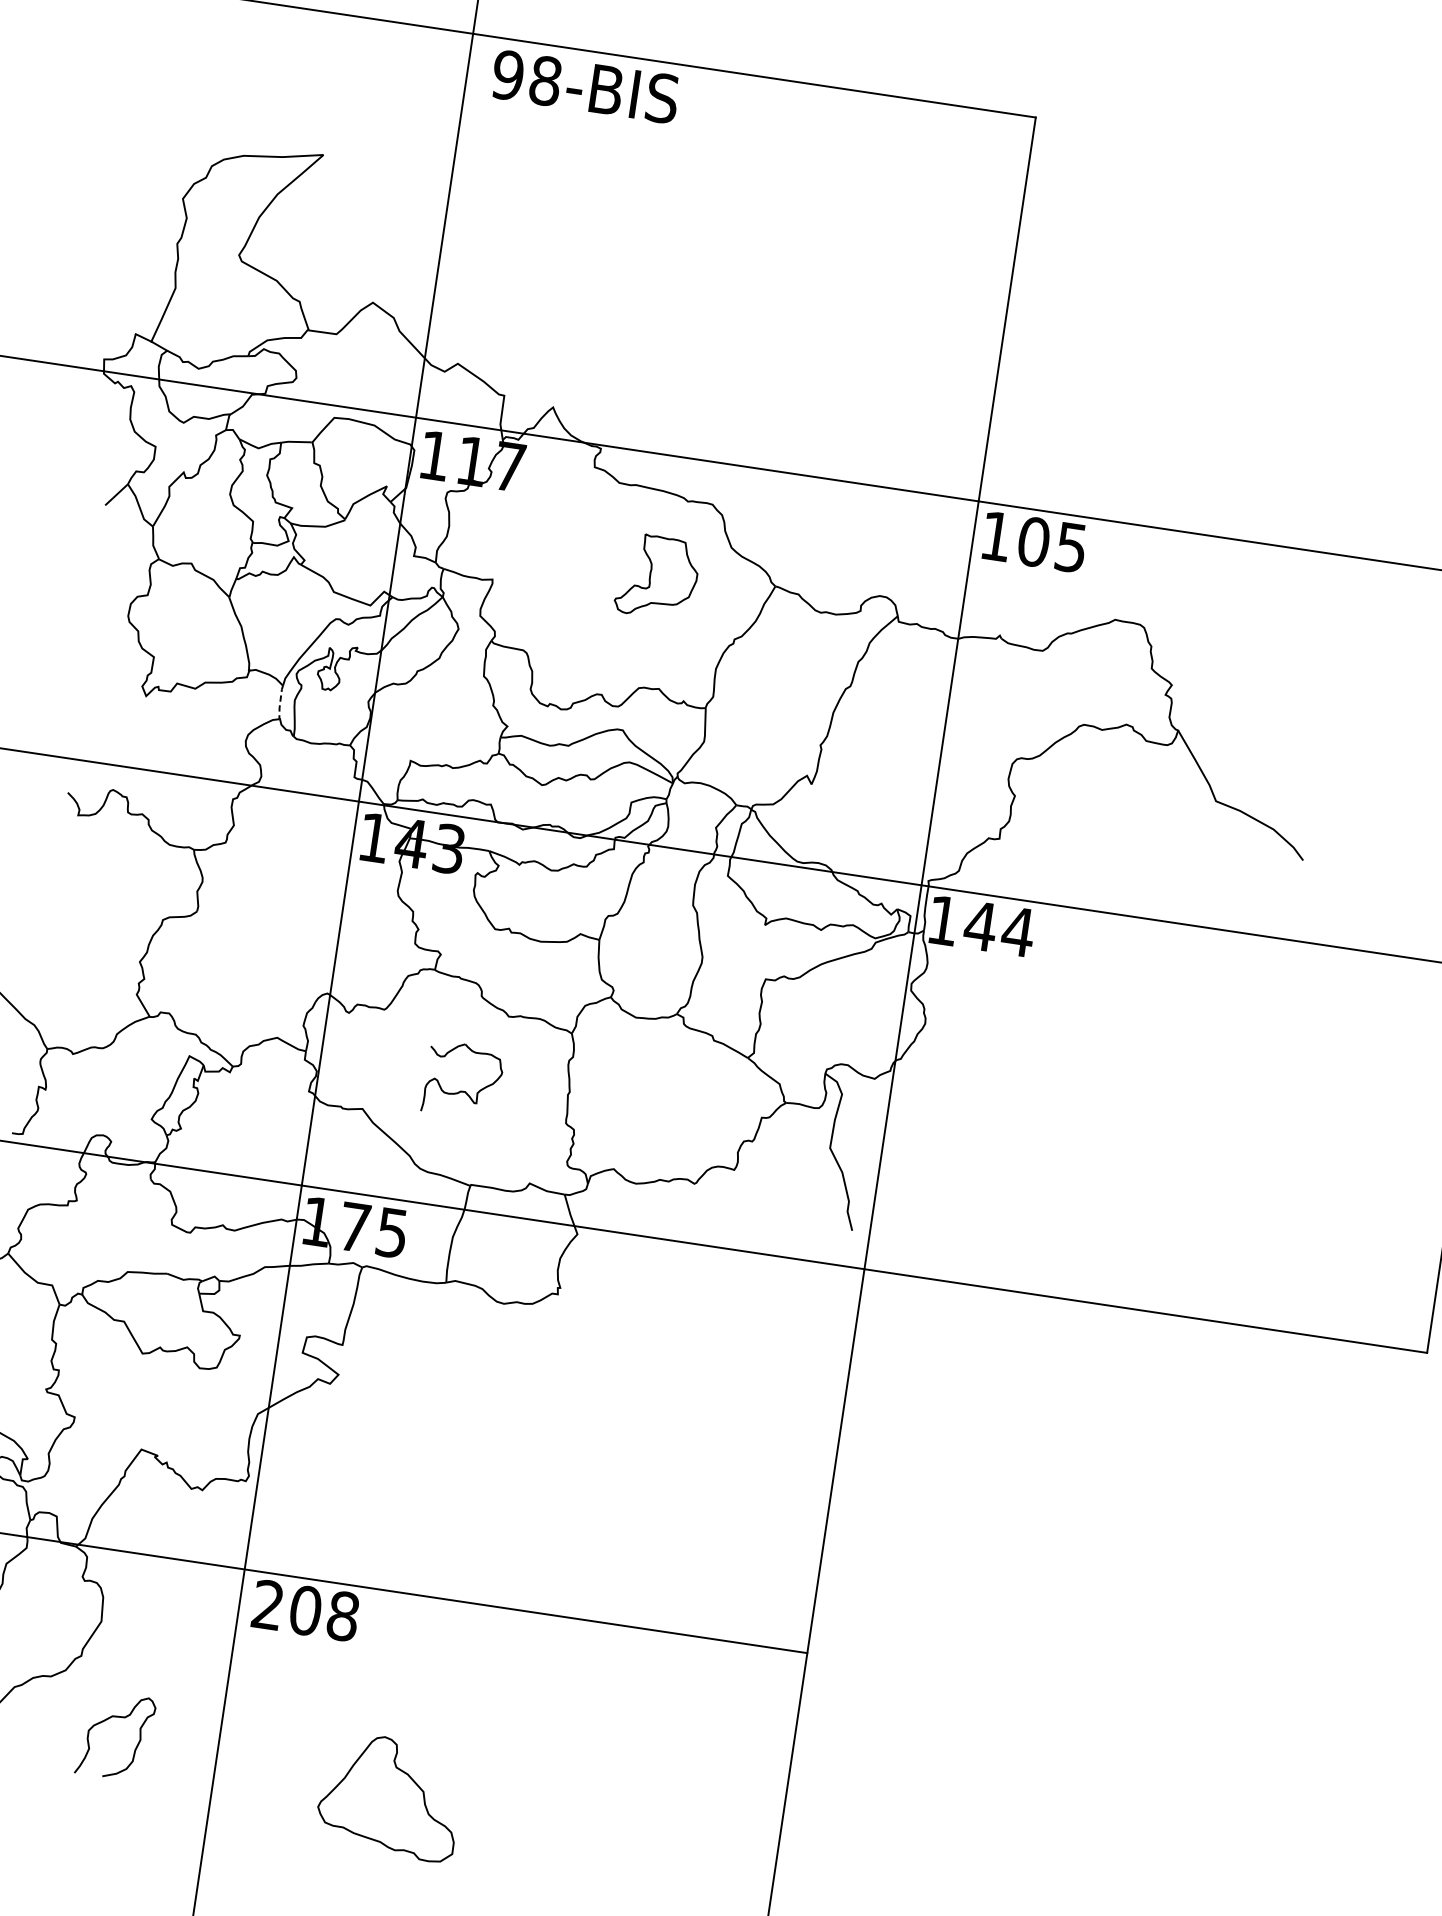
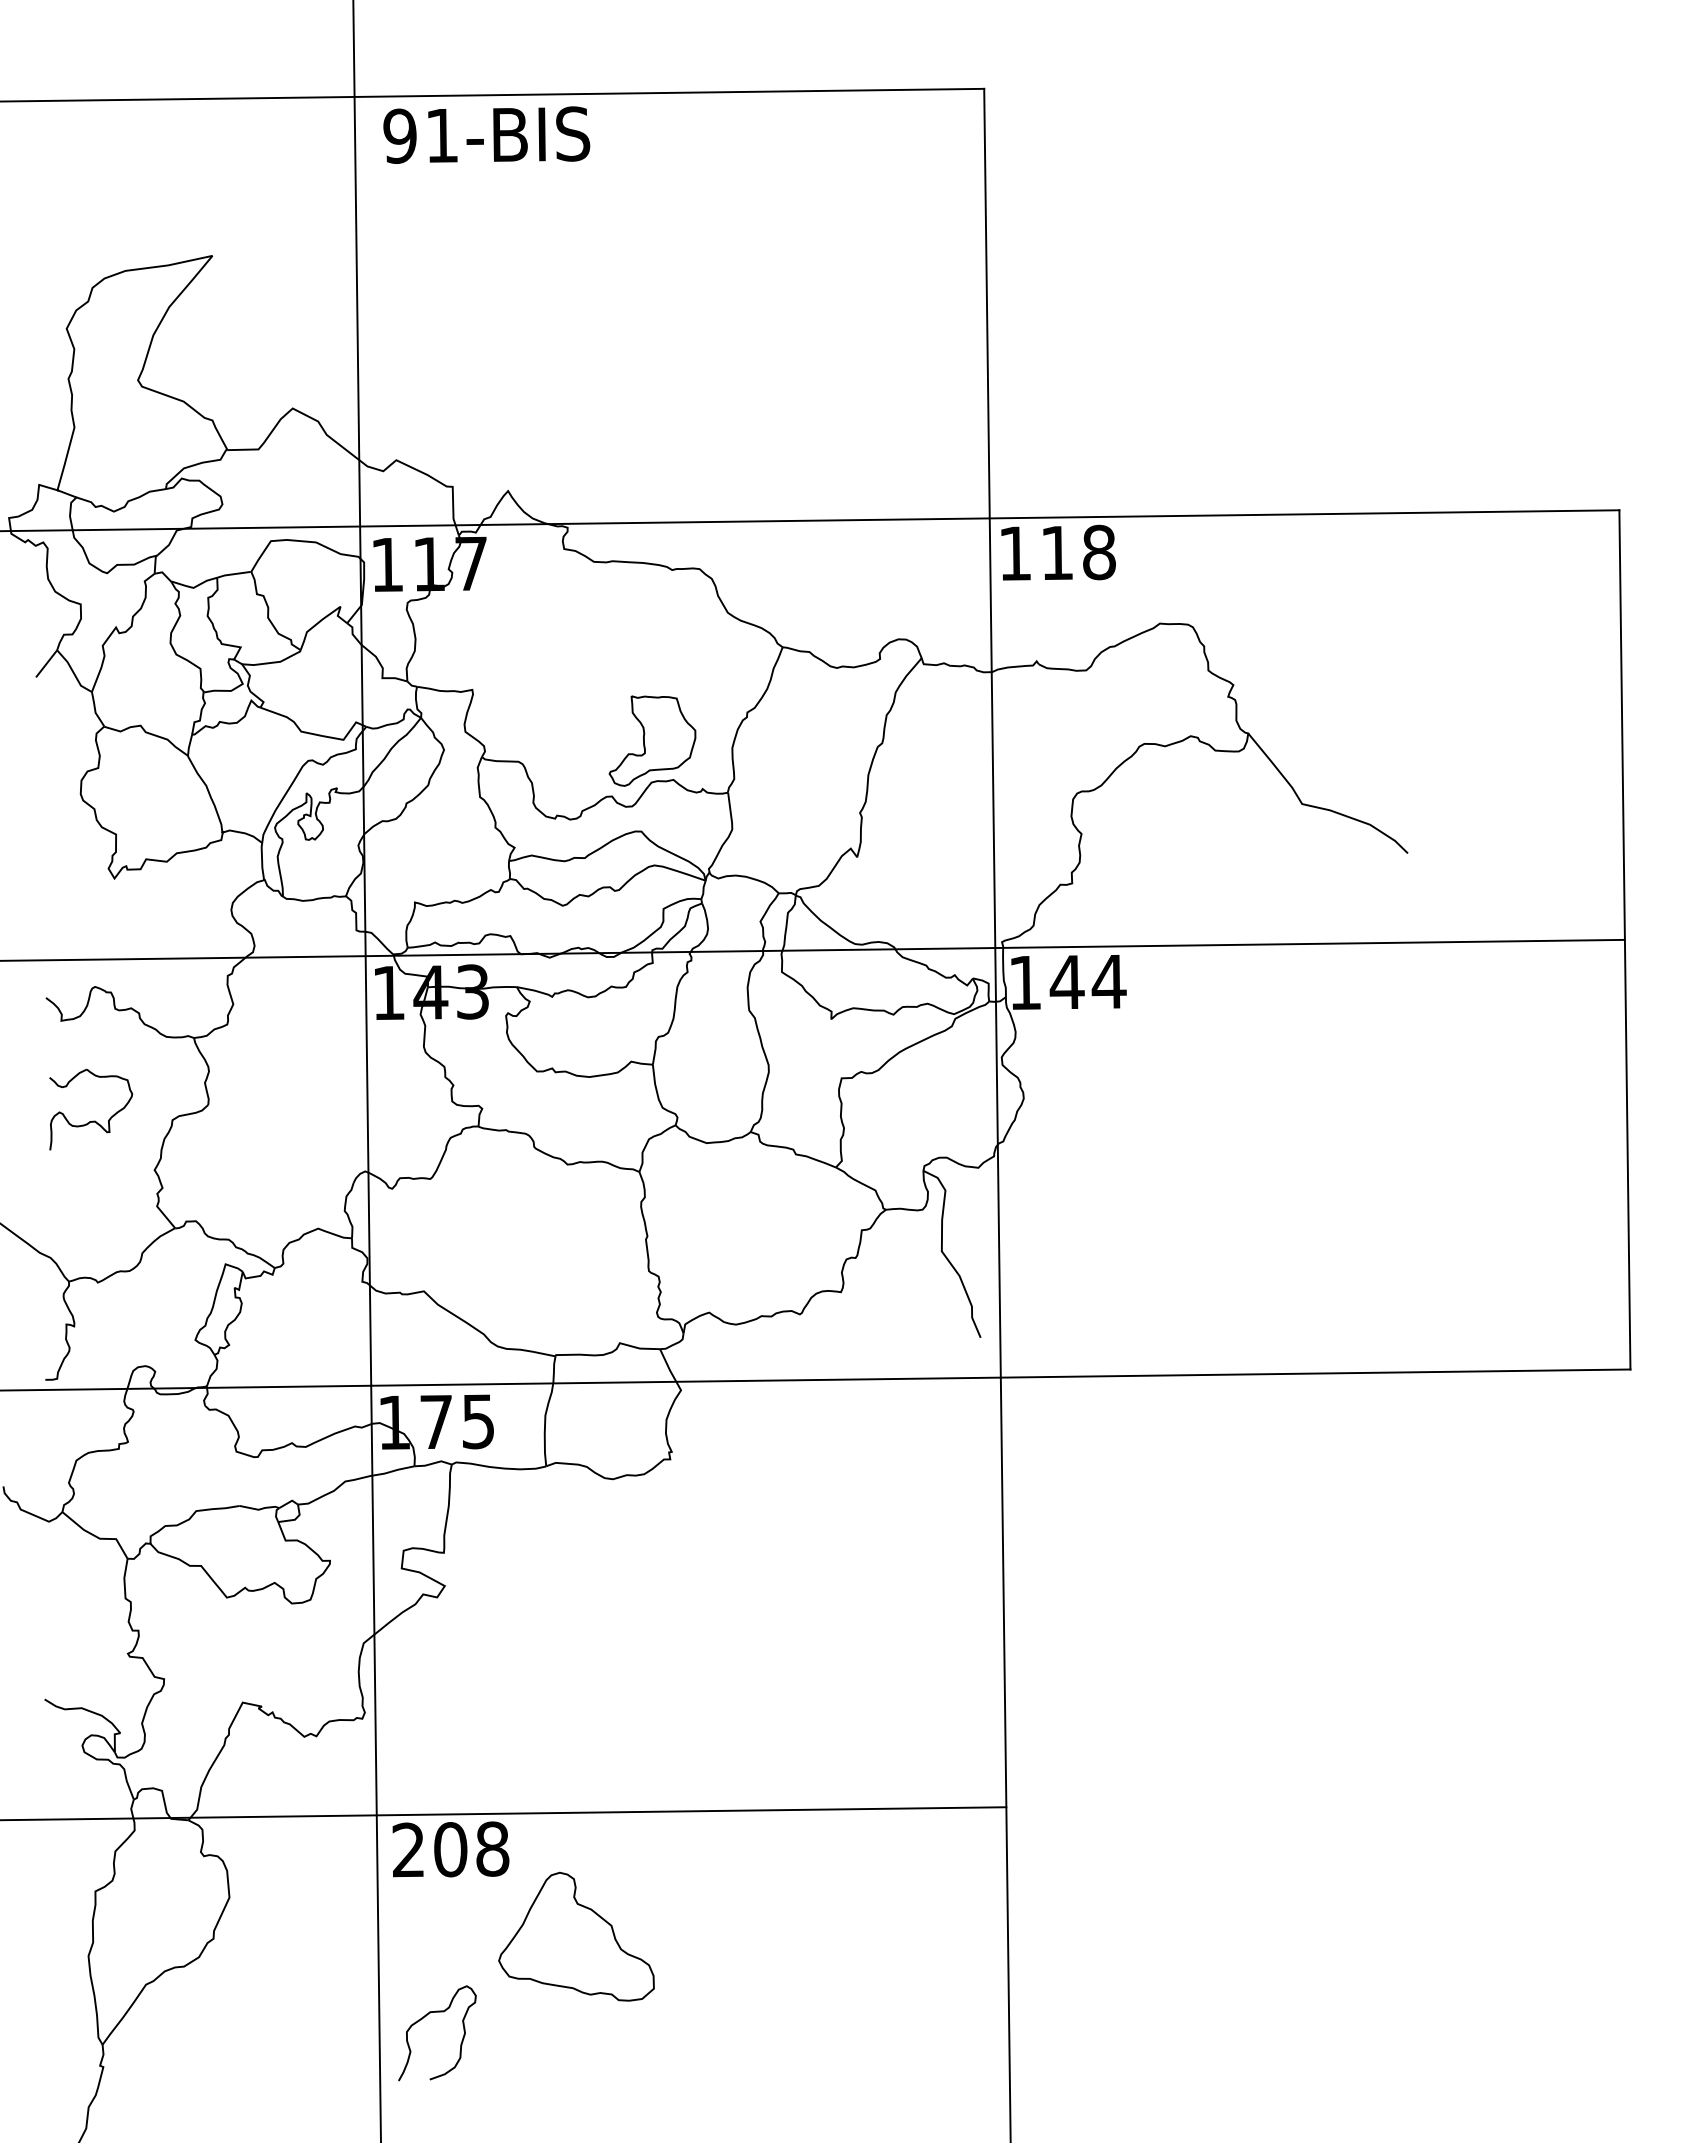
text: (545, 80) -> (442, 135), 98-BIS -> 91-BIS
text: (1052, 544) -> (1077, 552), 105 -> 118
part: (657, 576) -> (652, 740), moved
line: (280, 702) -> (262, 861), dashed -> solid
part: (462, 1090) -> (92, 1120), moved
curve: (107, 1720) -> (425, 2017), moved
part: (390, 1796) -> (576, 1936), moved

